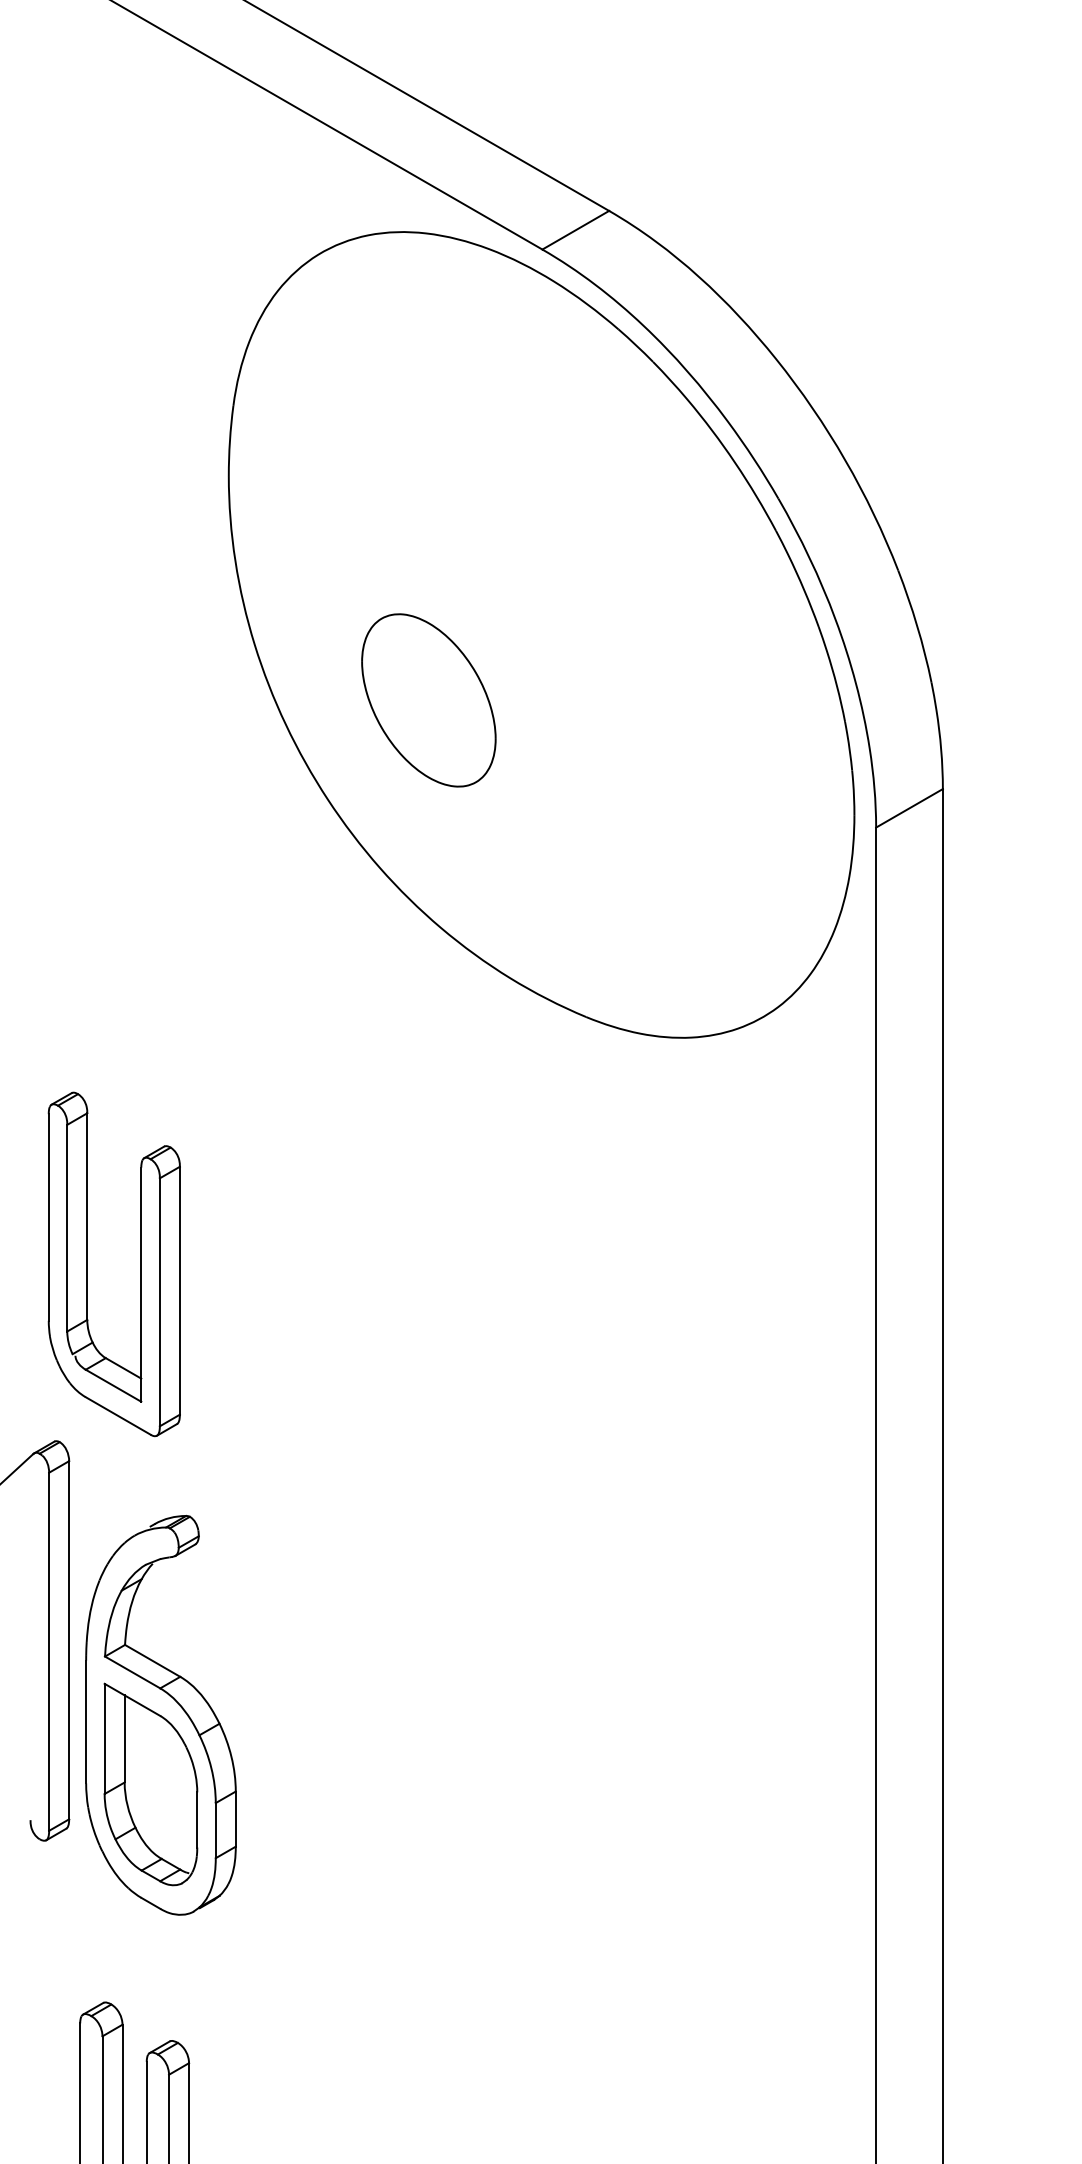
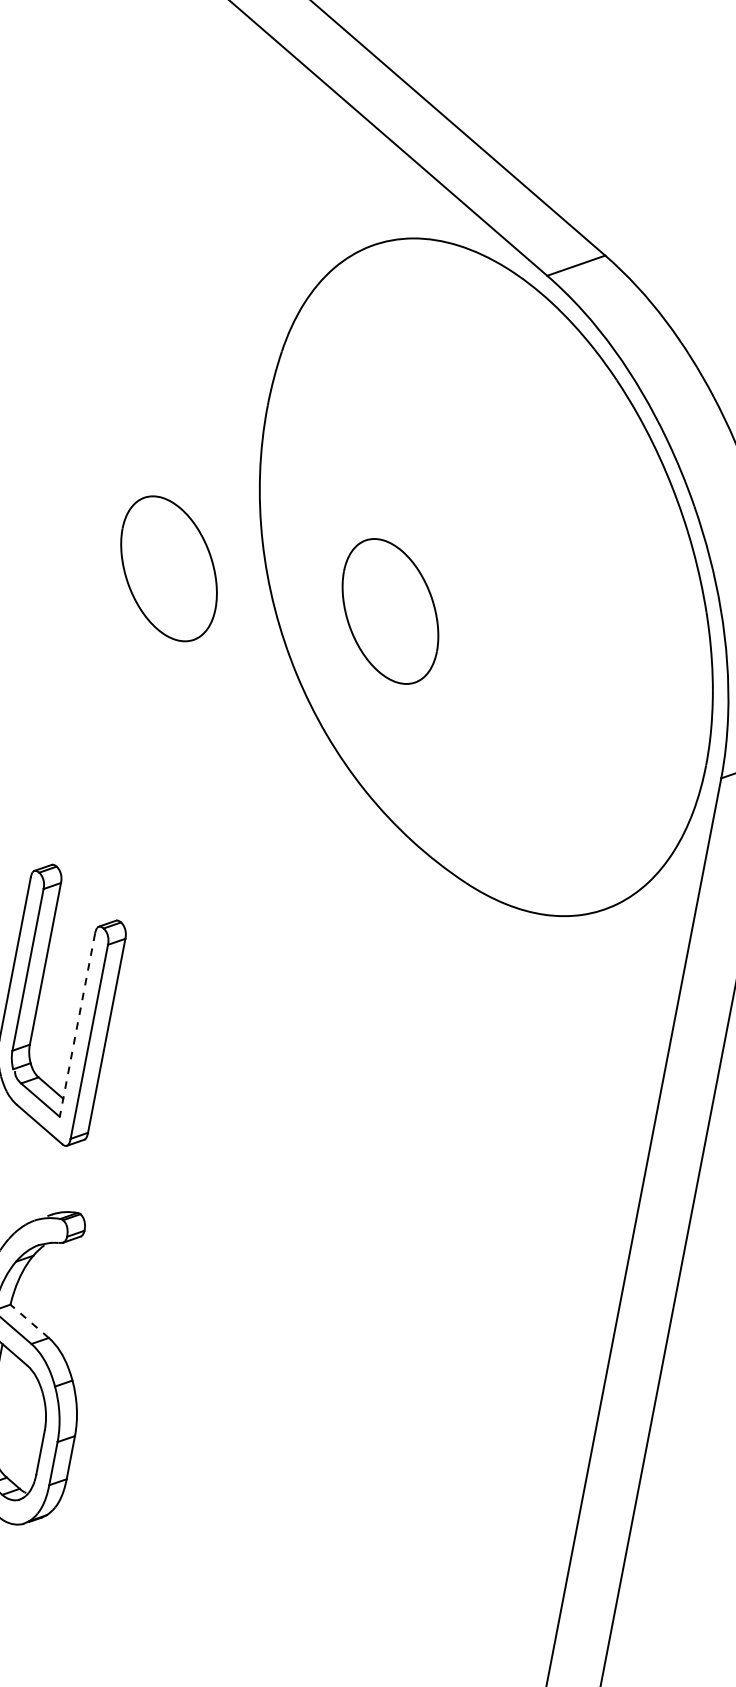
part: (145, 700) -> (168, 568), added
line: (141, 1285) -> (77, 1025), solid -> dashed
line: (152, 1660) -> (29, 1321), solid -> dashed

